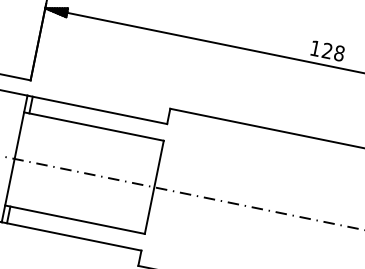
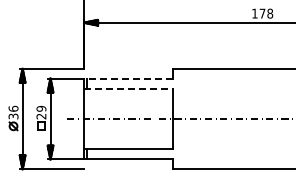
text: (327, 50) -> (262, 13), 128 -> 178
line: (97, 109) -> (128, 78), solid -> dashed
line: (93, 126) -> (128, 89), solid -> dashed

